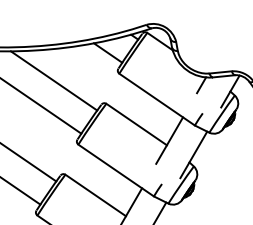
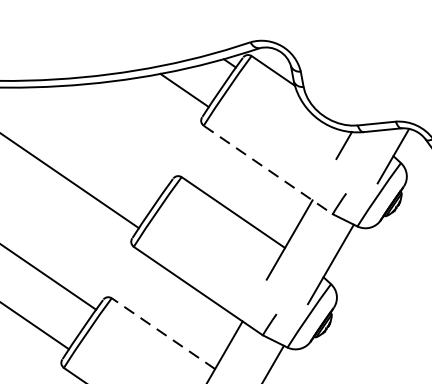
line: (53, 80) -> (91, 137), removed
line: (157, 99) -> (268, 169), solid -> dashed
line: (95, 195) -> (163, 333), solid -> dashed

